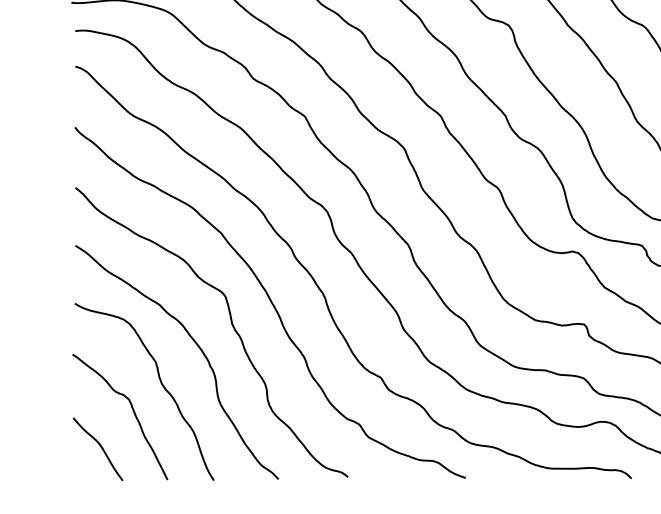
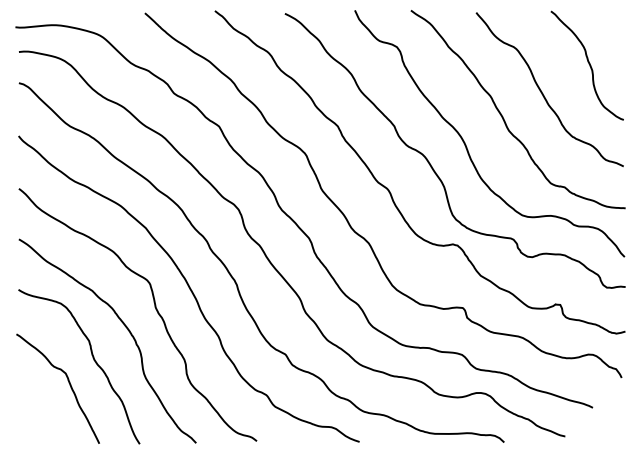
curve: (100, 446) -> (40, 414), removed

